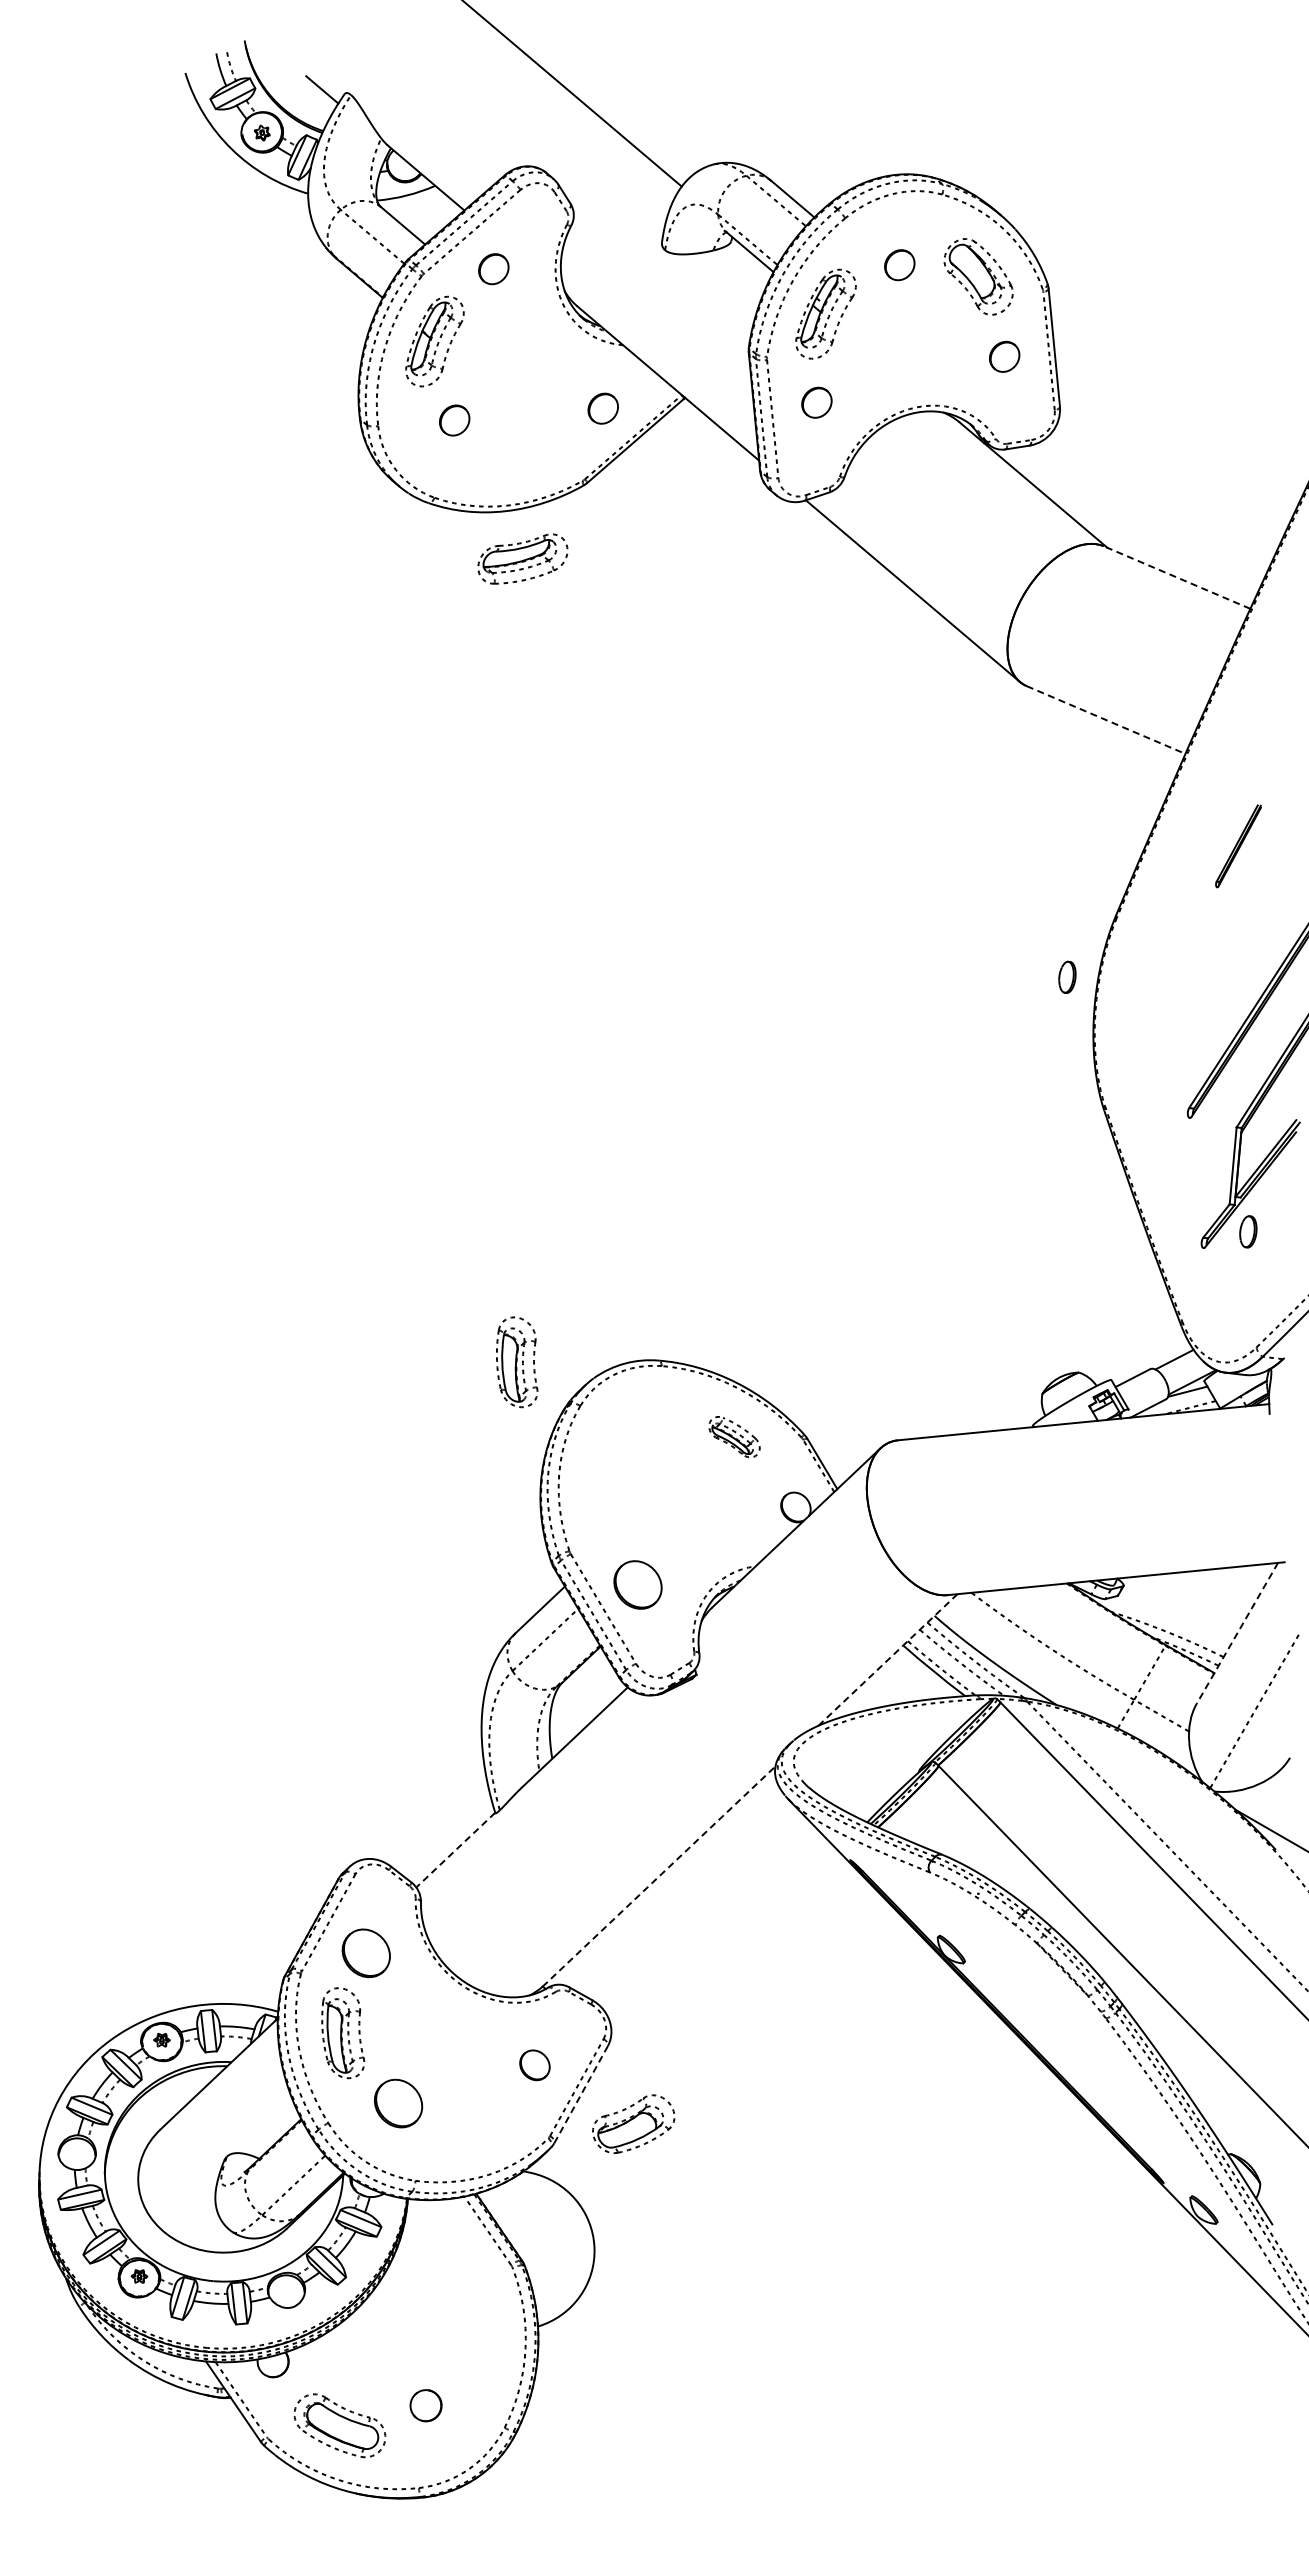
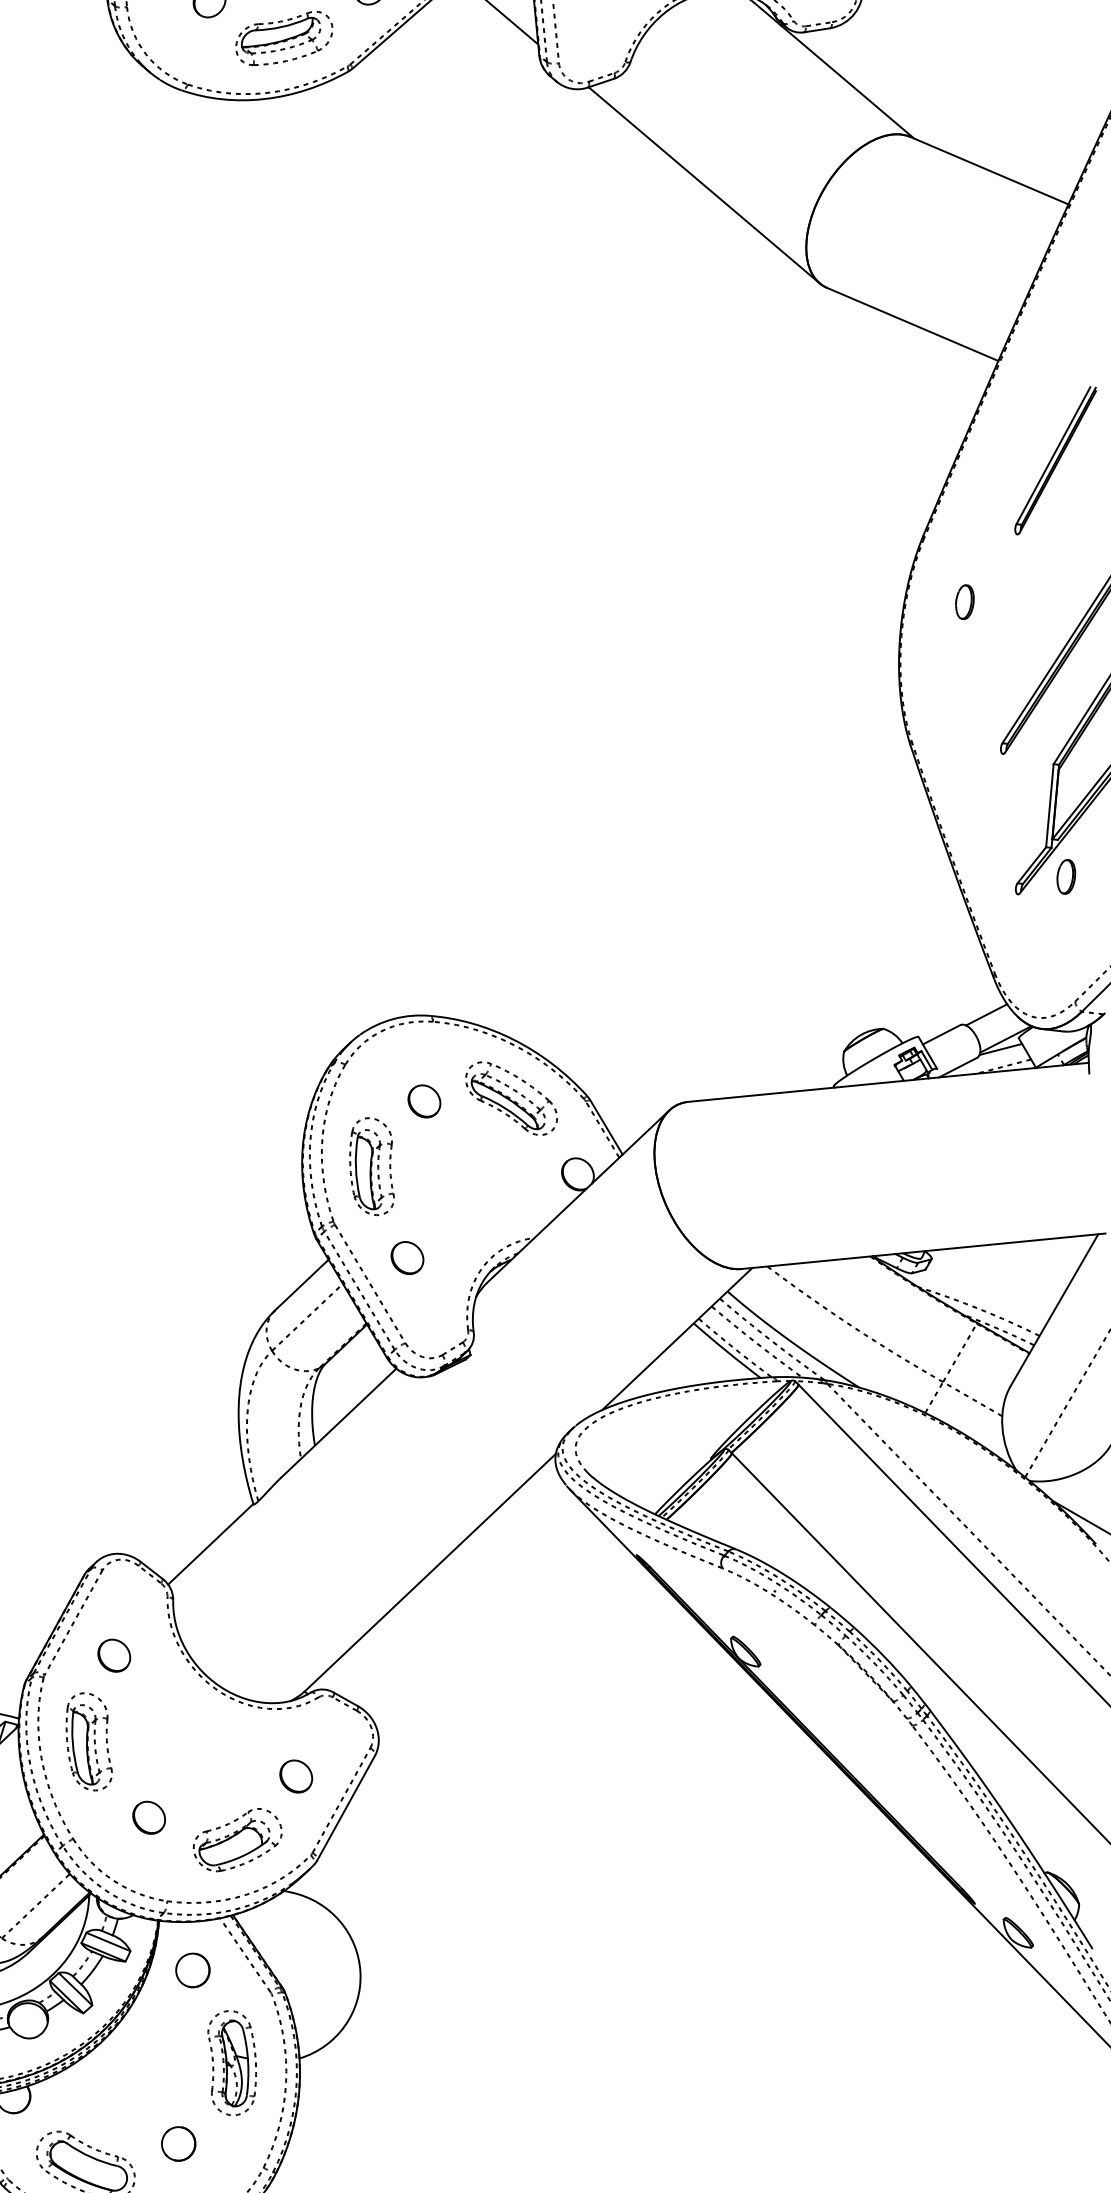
part: (522, 558) -> (283, 37), moved
line: (1177, 577) -> (989, 170), dashed -> solid
line: (1106, 720) -> (913, 324), dashed -> solid
part: (1238, 846) -> (1055, 460), size x1.67
part: (1067, 976) -> (964, 601), moved
part: (517, 1362) -> (372, 1166), moved
part: (734, 1436) -> (511, 1097), size x1.67
part: (653, 1439) -> (424, 1101), added
part: (637, 1584) -> (406, 1257), size x0.62
line: (1237, 1633) -> (1054, 1310), dashed -> solid
line: (887, 1659) -> (676, 1338), dashed -> solid
line: (455, 1850) -> (210, 1544), dashed -> solid
line: (659, 1876) -> (430, 1572), dashed -> solid
part: (366, 1953) -> (114, 1655), size x0.62
line: (581, 2094) -> (346, 1808), dashed -> solid
part: (398, 2103) -> (148, 1817), size x0.62
part: (633, 2123) -> (237, 1839), moved
part: (438, 2244) -> (192, 1969), added
part: (475, 2330) -> (232, 2062), added

